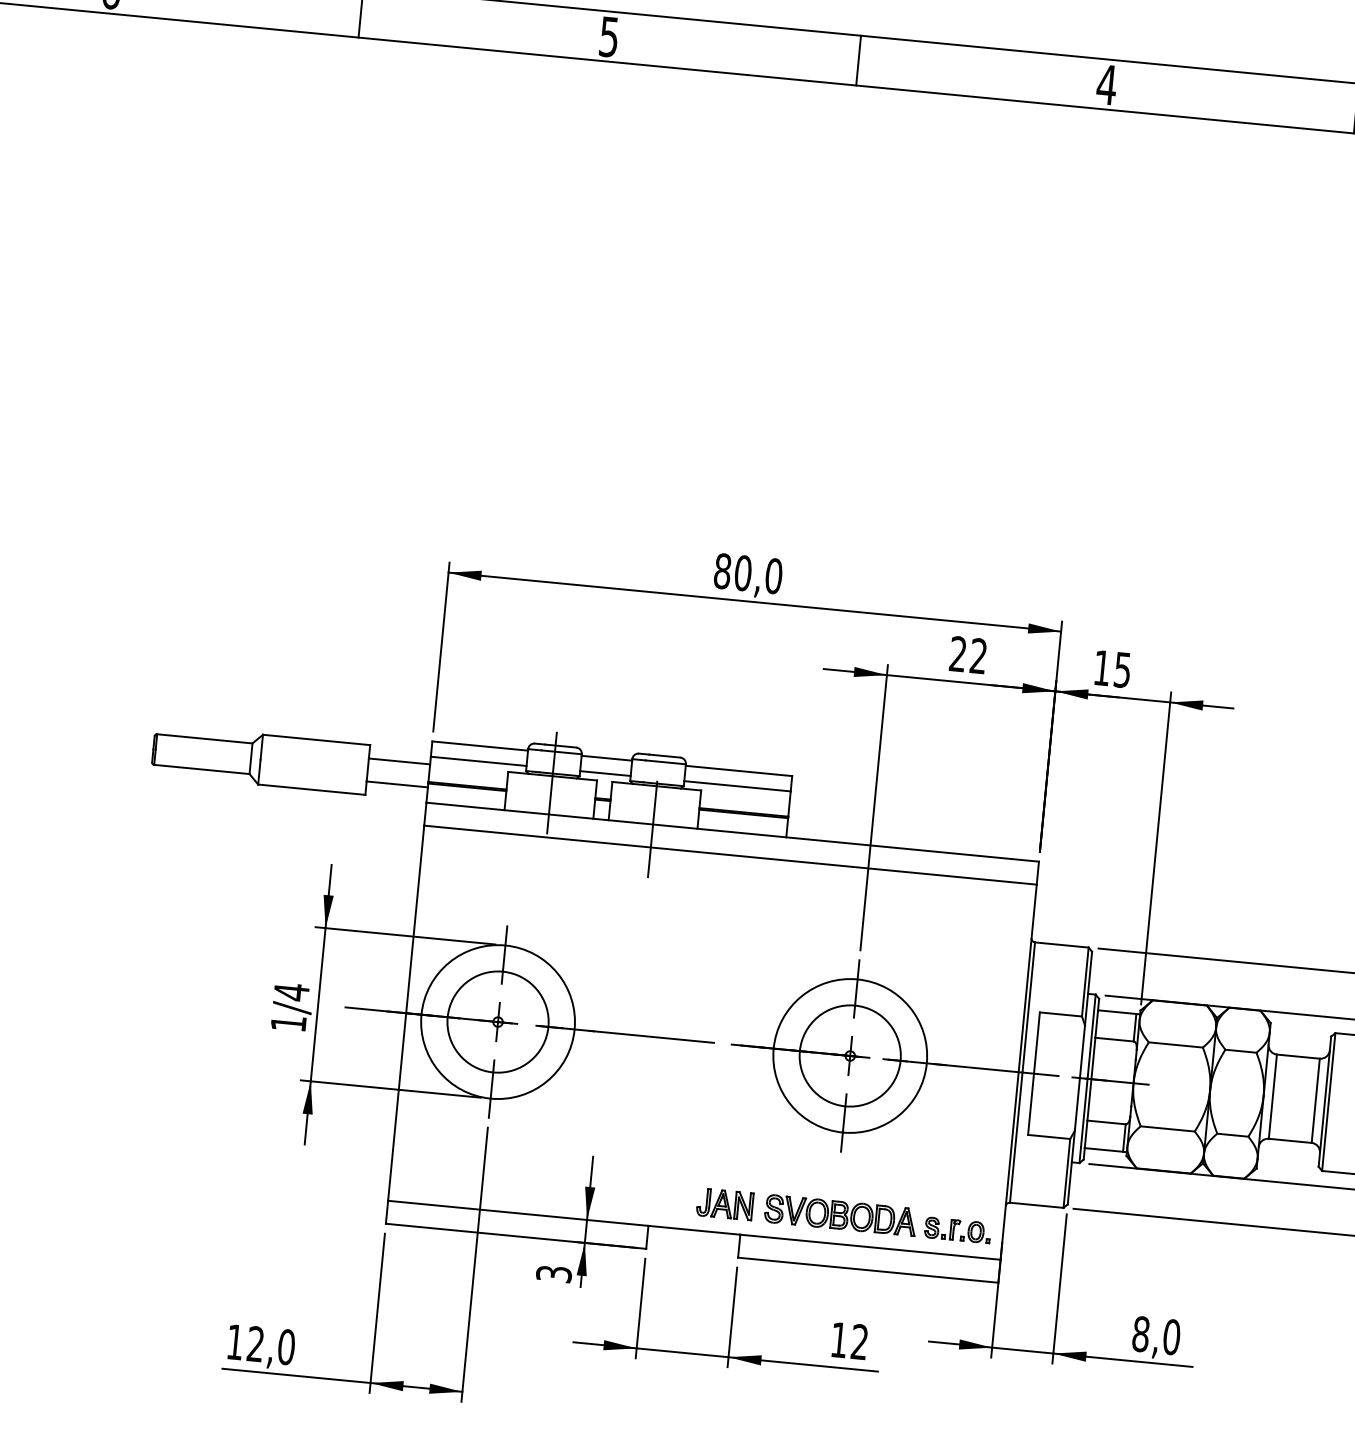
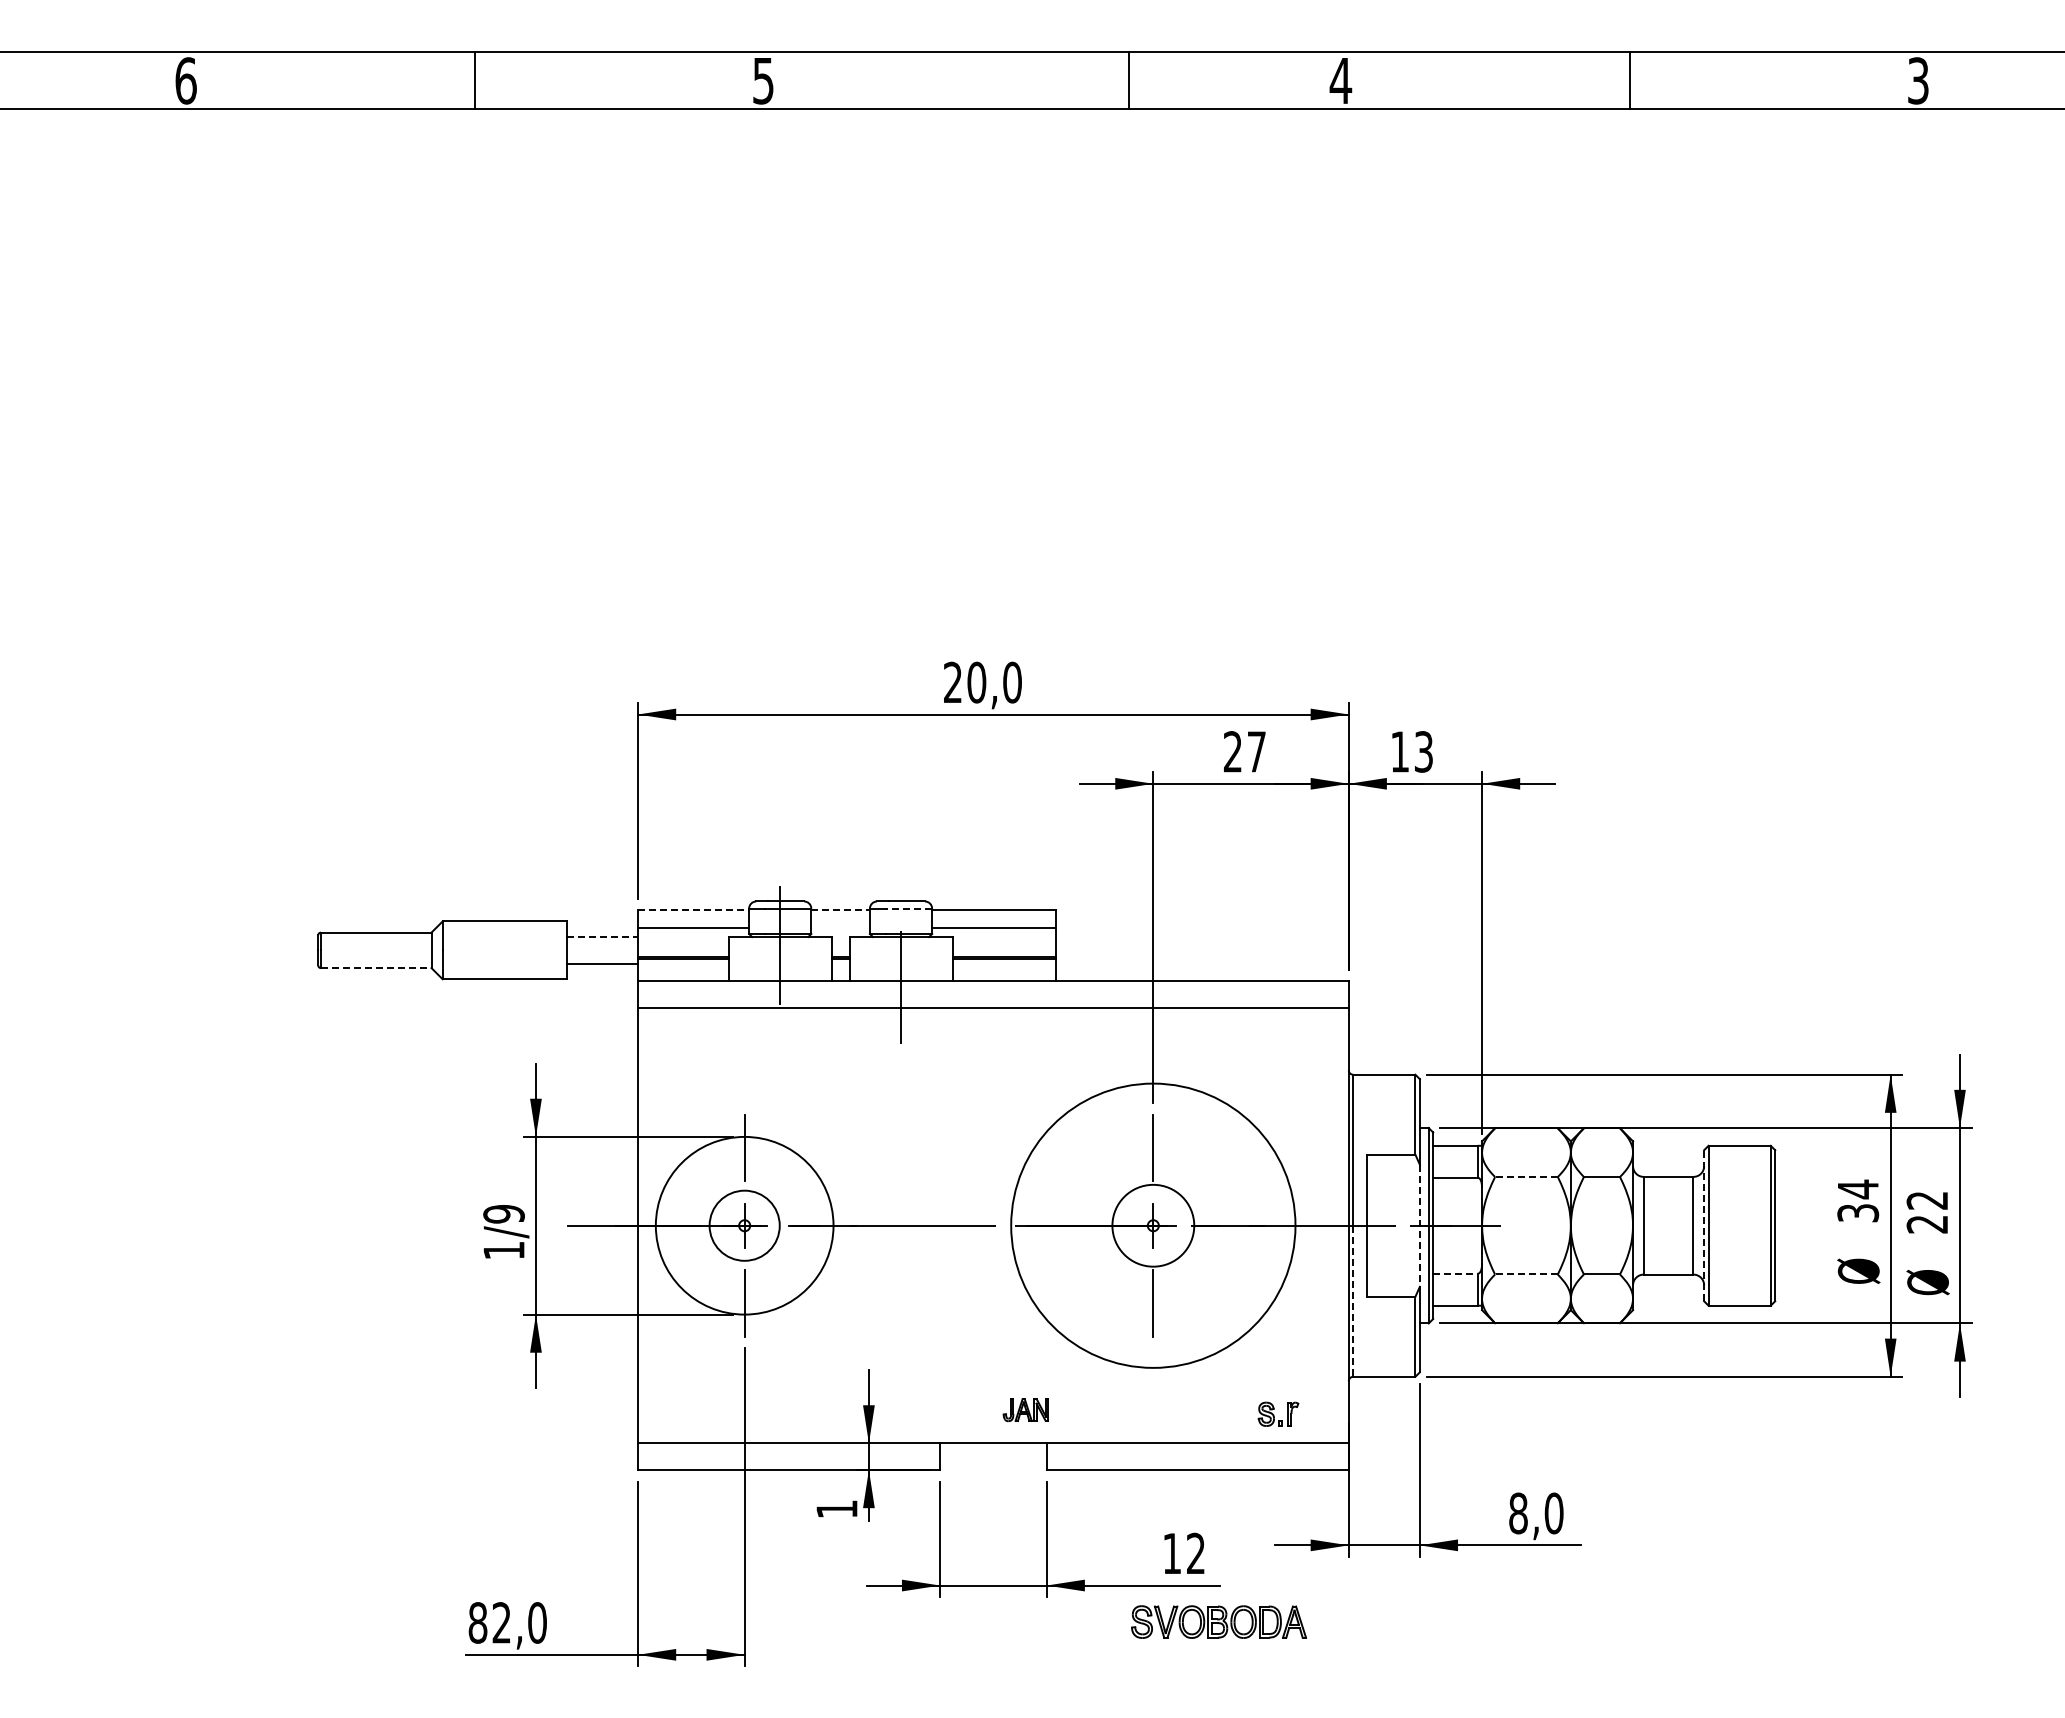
line: (858, 60) -> (1128, 80), moved
text: (722, 571) -> (952, 682), 80,0 -> 20,0
text: (978, 655) -> (1256, 751), 22 -> 27
text: (1122, 669) -> (1423, 751), 15 -> 13
line: (480, 746) -> (693, 910), solid -> dashed
line: (607, 758) -> (841, 910), solid -> dashed
line: (399, 761) -> (602, 937), solid -> dashed
line: (665, 762) -> (908, 908), solid -> dashed
line: (202, 769) -> (376, 968), solid -> dashed
line: (605, 773) -> (840, 928), removed
text: (291, 992) -> (503, 1214), 1/4 -> 1/9
circle: (497, 1021) -> (744, 1225), size x0.6
line: (1174, 1045) -> (1525, 1177), solid -> dashed
circle: (849, 1055) -> (1152, 1225), size x0.7
circle: (850, 1055) -> (1153, 1225), size x1.6
line: (1079, 1078) -> (1419, 1226), solid -> dashed
line: (1325, 1101) -> (1704, 1225), solid -> dashed
line: (1106, 1122) -> (1455, 1273), solid -> dashed
line: (1166, 1128) -> (1525, 1274), solid -> dashed
line: (1016, 1137) -> (1353, 1301), solid -> dashed
part: (724, 1203) -> (1025, 1409), size x0.7
part: (840, 1214) -> (1218, 1621), moved
part: (976, 1231) -> (1317, 1413), removed
text: (553, 1274) -> (836, 1509), 3 -> 1
text: (234, 1341) -> (477, 1622), 12,0 -> 82,0

